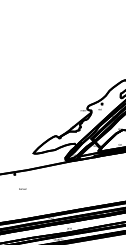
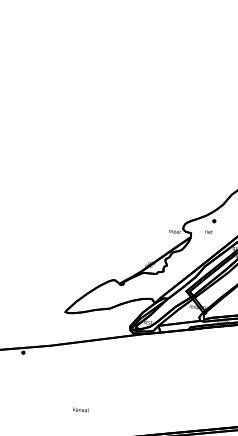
text: (22, 188) -> (80, 408), moved

